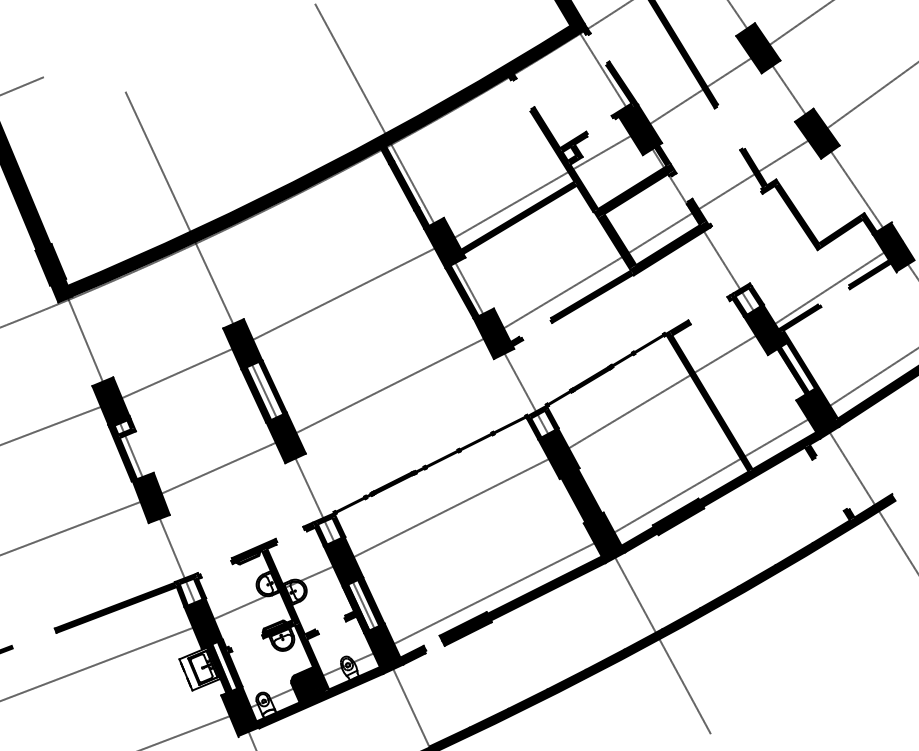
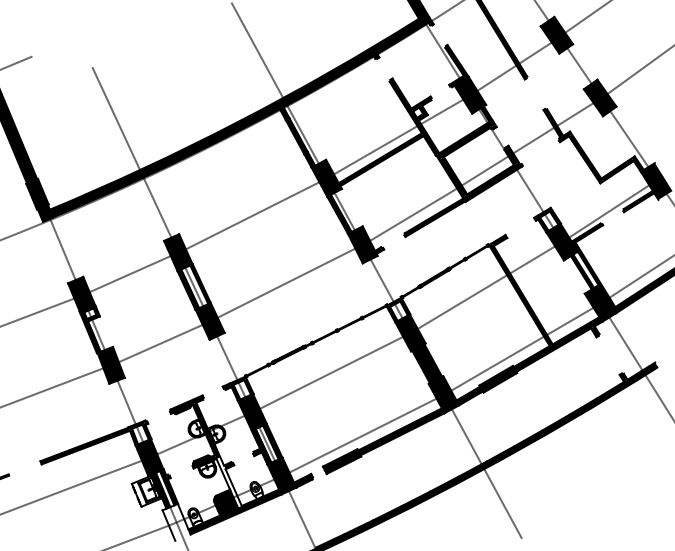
fill: (311, 657) -> (228, 482), removed
fill: (240, 711) -> (176, 522), removed

